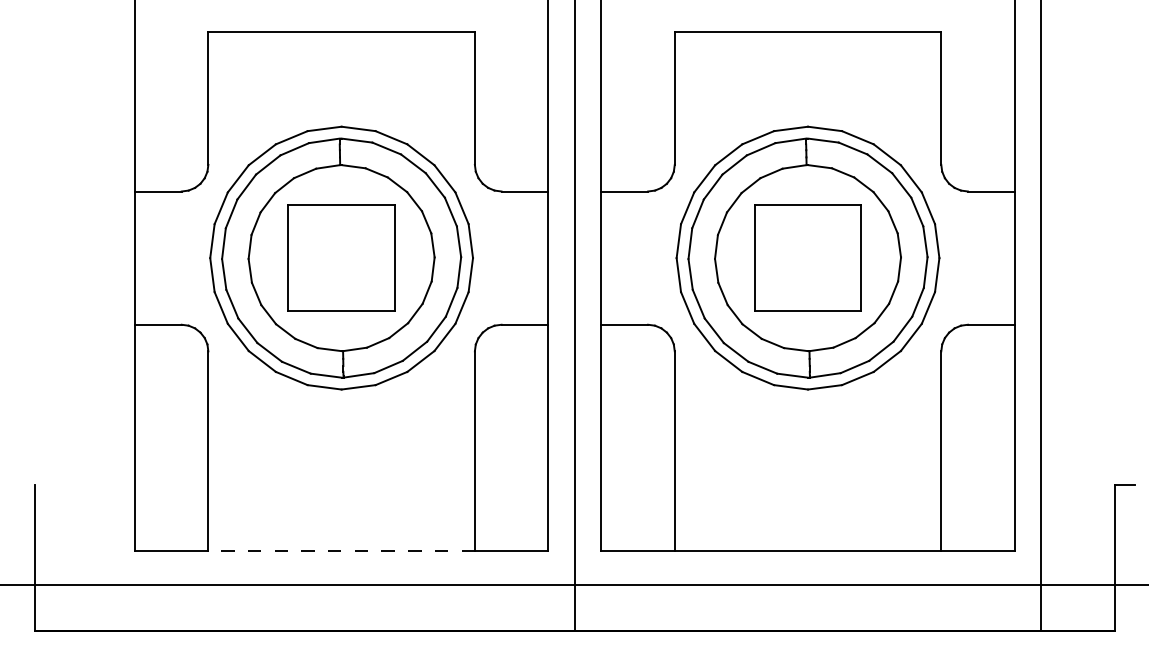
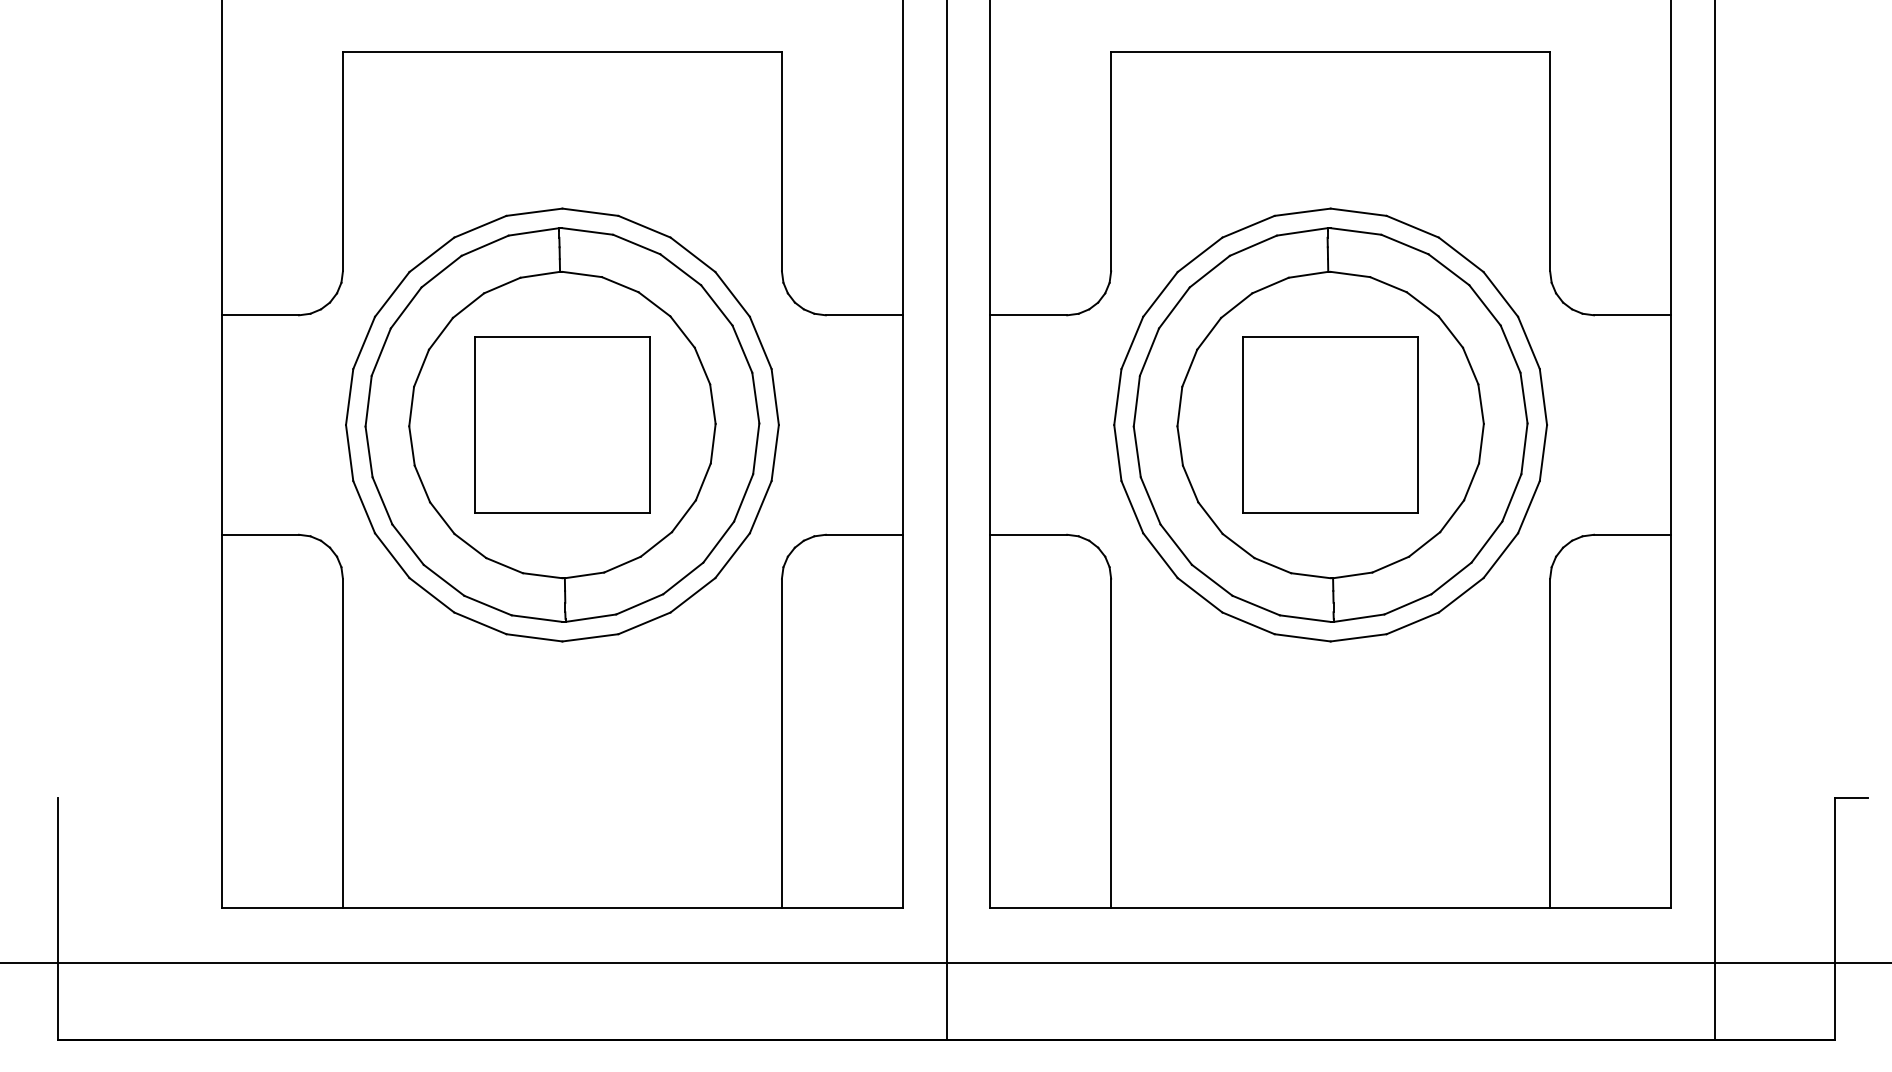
line: (341, 551) -> (562, 908), dashed -> solid

